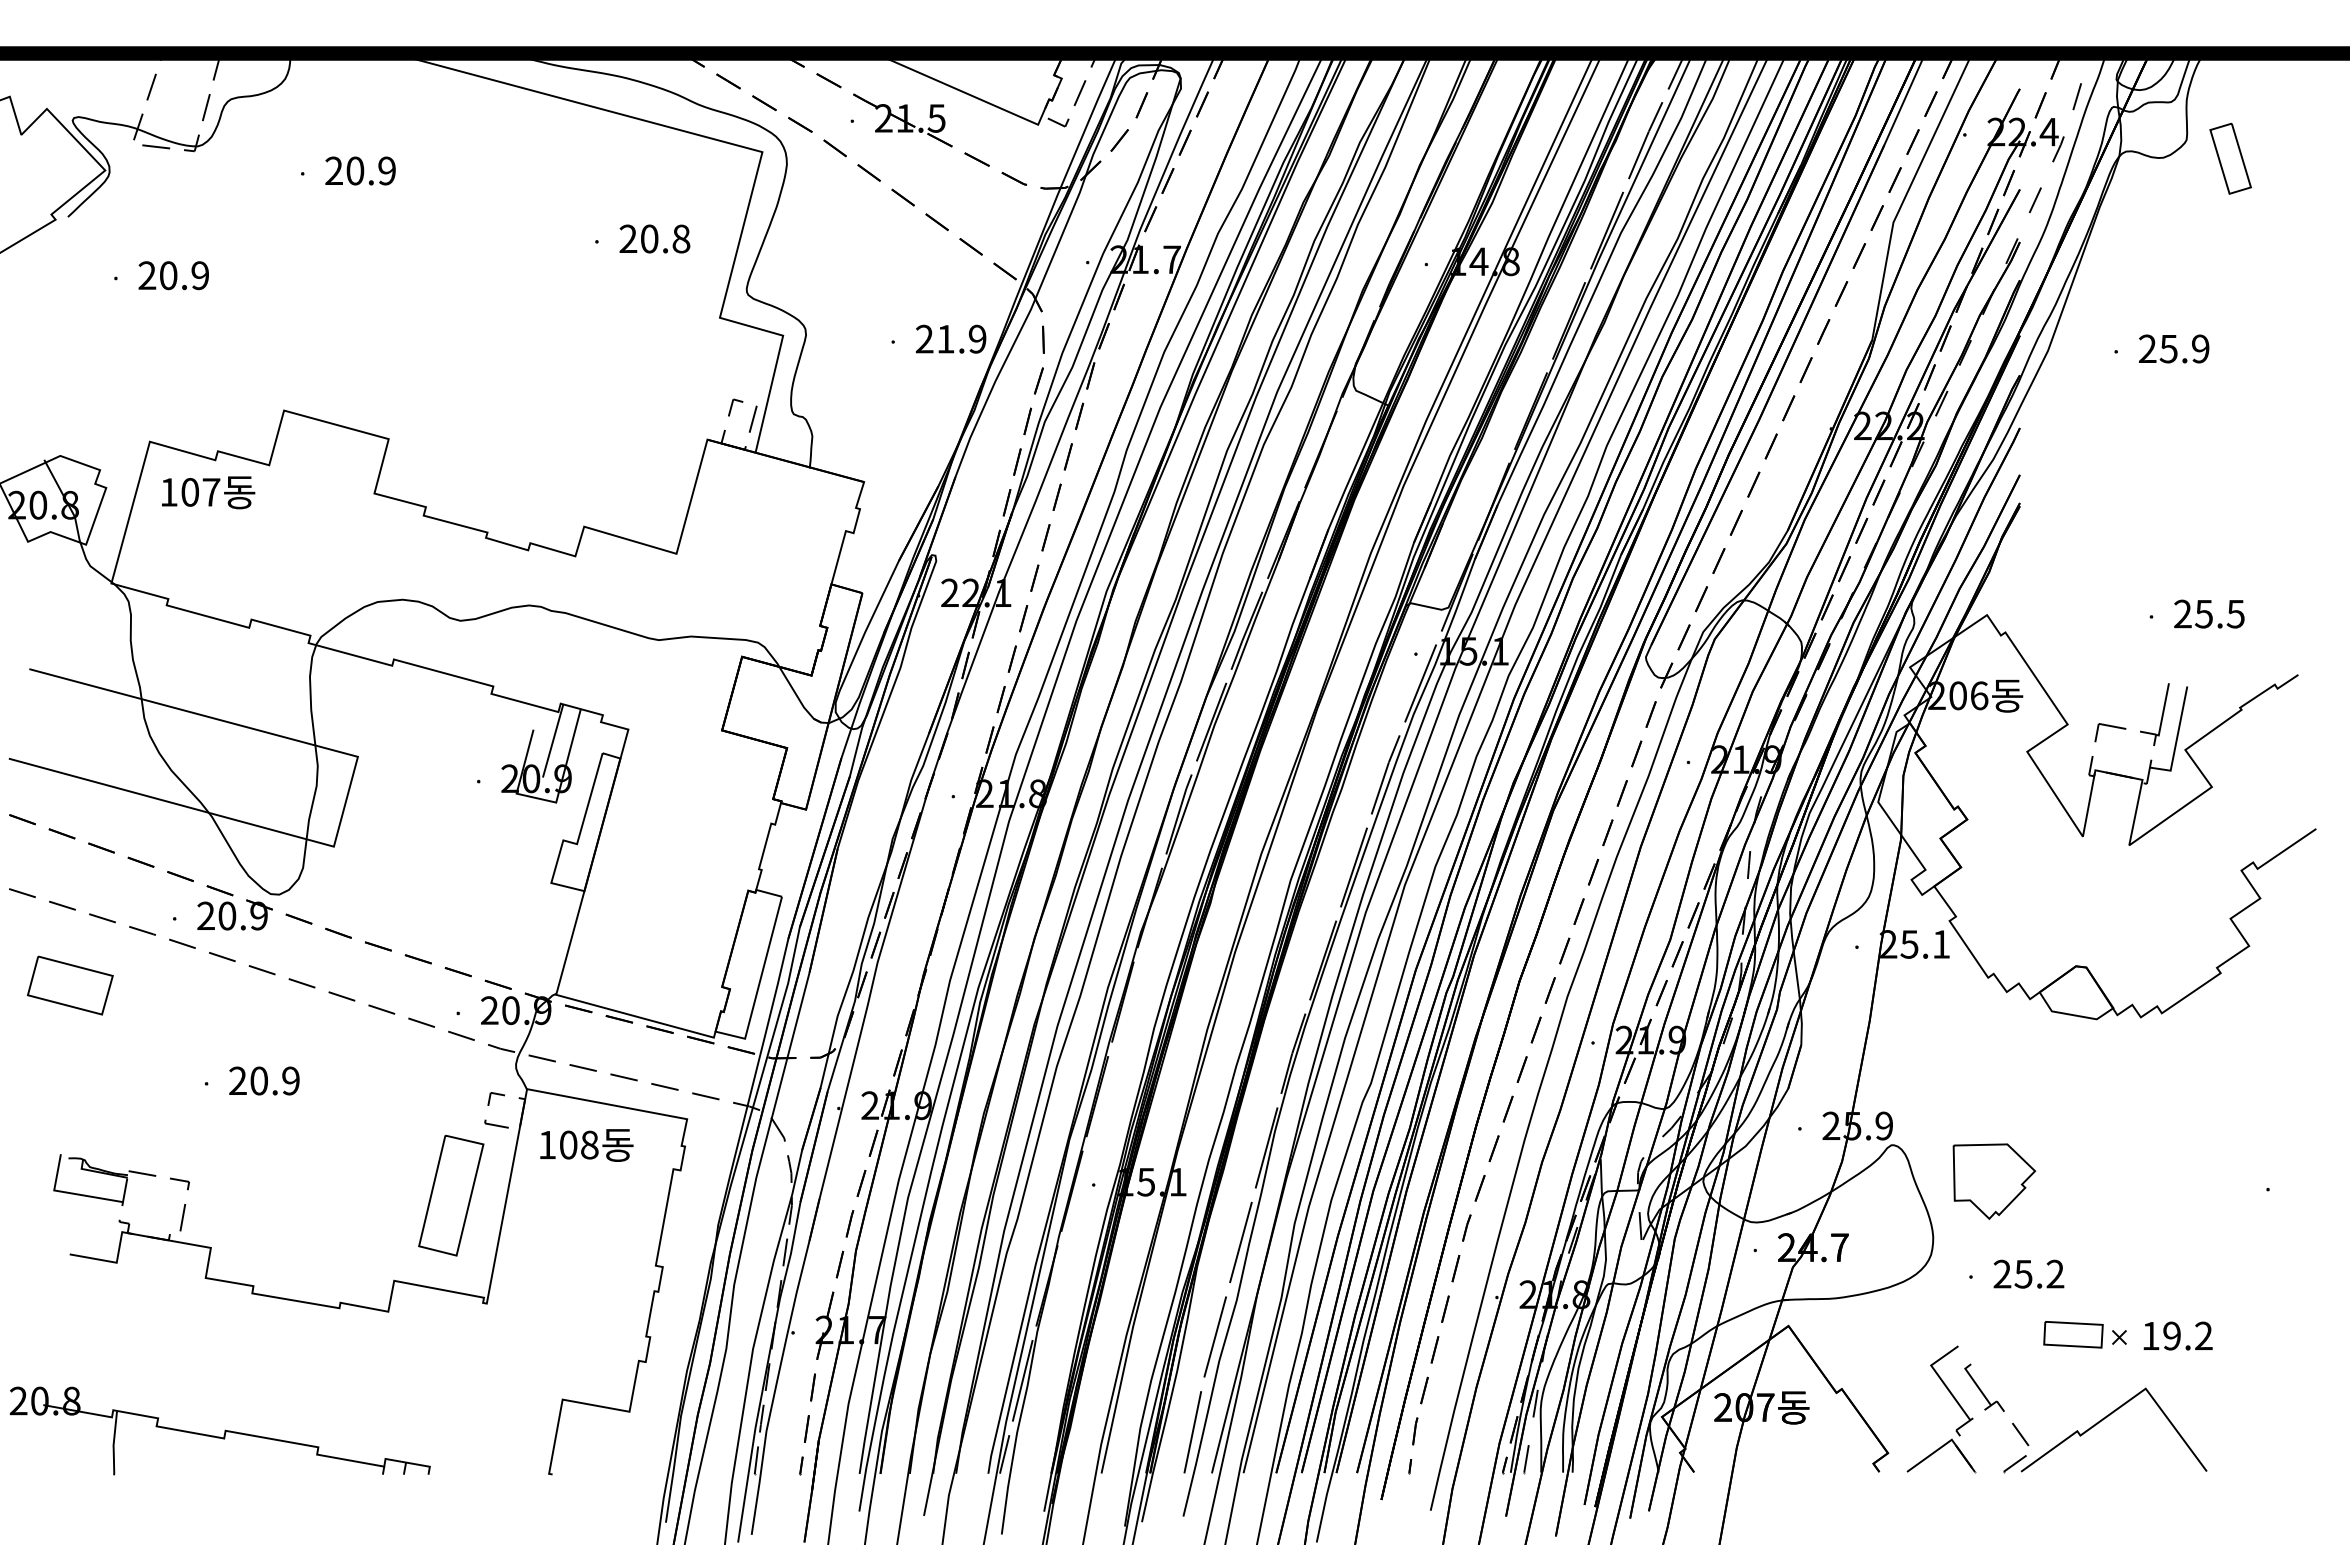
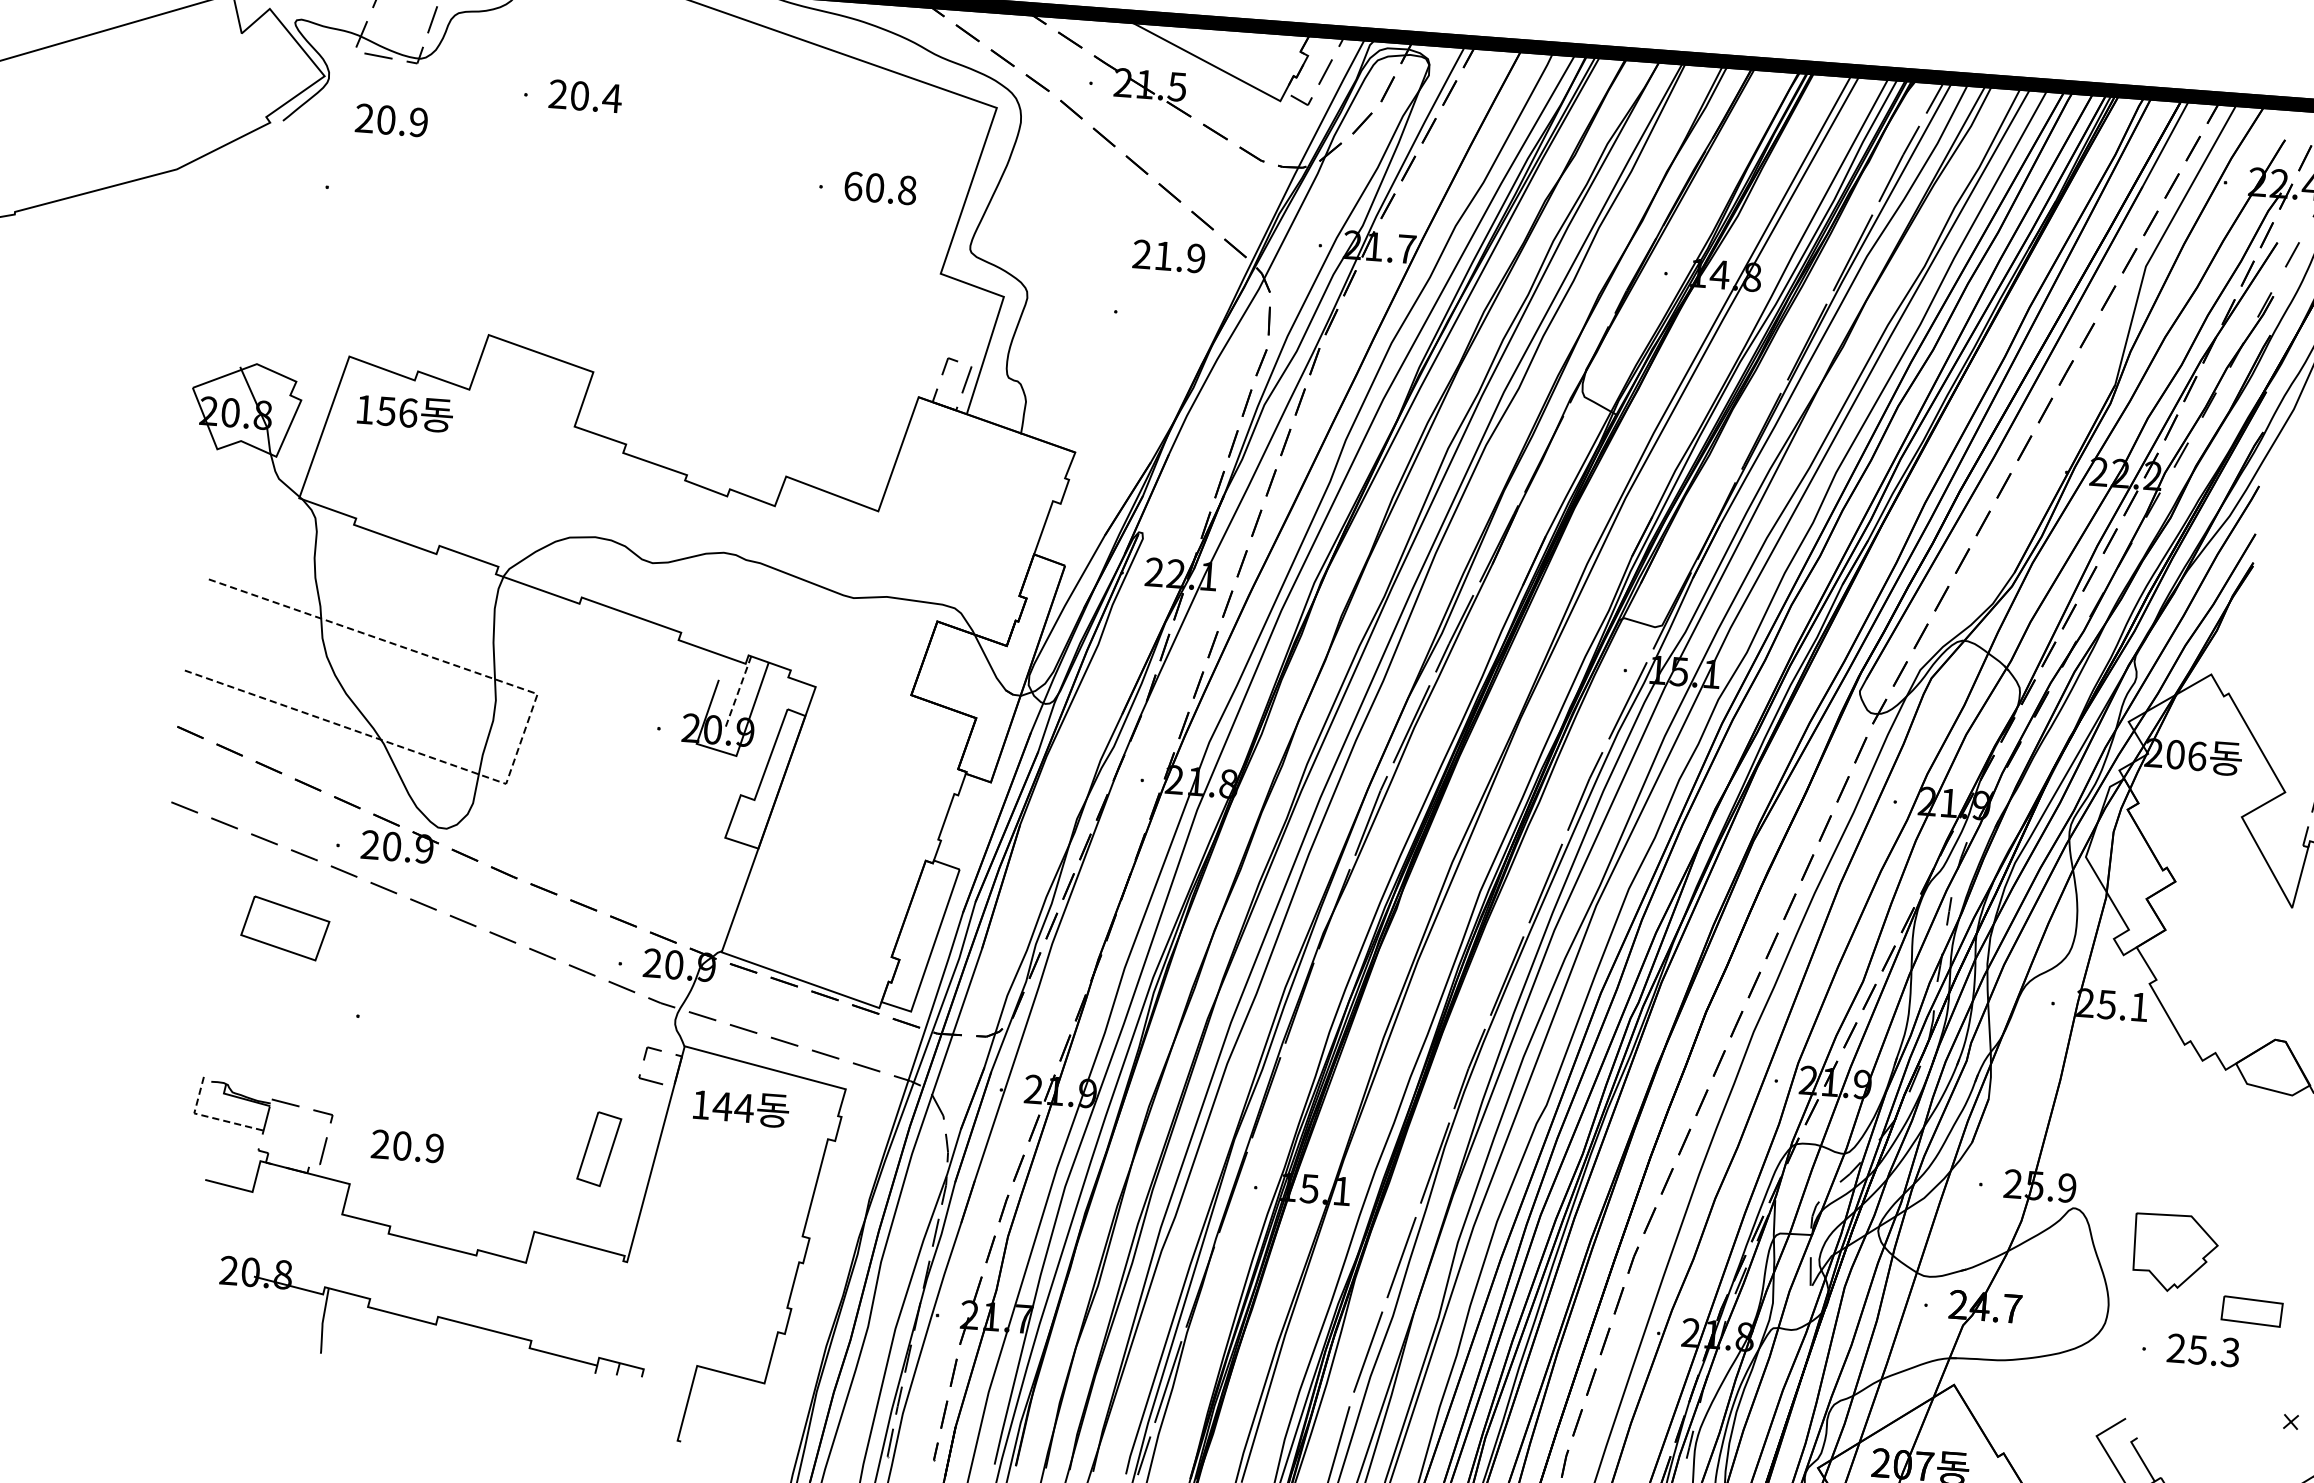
text: (386, 170) -> (611, 97), 20.9 -> 20.4
text: (628, 238) -> (853, 185), 20.8 -> 60.8
text: (173, 275) -> (391, 120), moved
text: (951, 338) -> (1169, 255), moved
text: (200, 492) -> (397, 412), 107 -> 156
line: (553, 740) -> (738, 692), solid -> dashed
line: (346, 800) -> (522, 737), solid -> dashed
part: (69, 985) -> (284, 928), moved
text: (264, 1080) -> (407, 1145), moved
text: (578, 1144) -> (732, 1106), 108 -> 144
line: (70, 1193) -> (210, 1117), solid -> dashed
part: (451, 1195) -> (599, 1149), size x0.6
text: (2055, 1274) -> (2230, 1352), 25.2 -> 25.3
part: (2073, 1334) -> (2252, 1311), moved
part: (219, 1430) -> (431, 1316), moved

